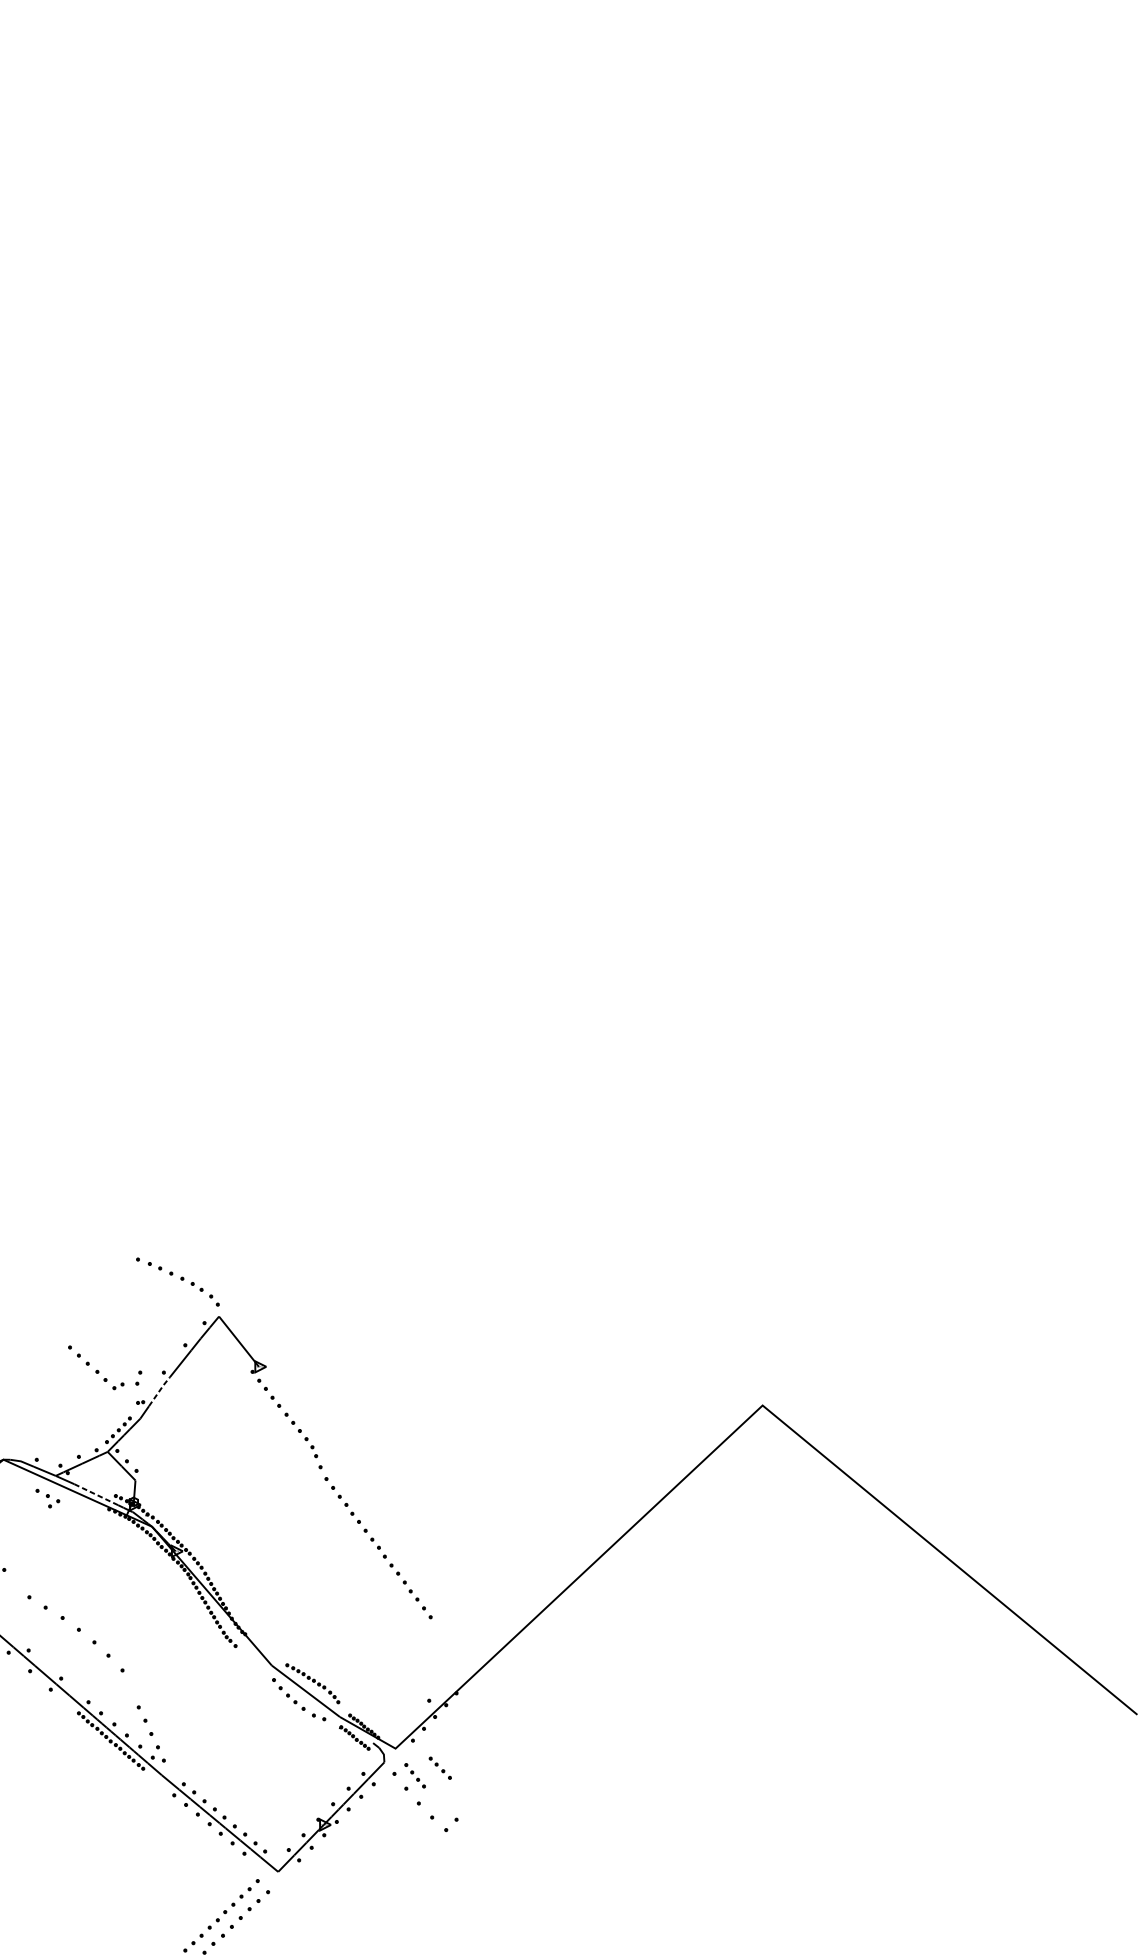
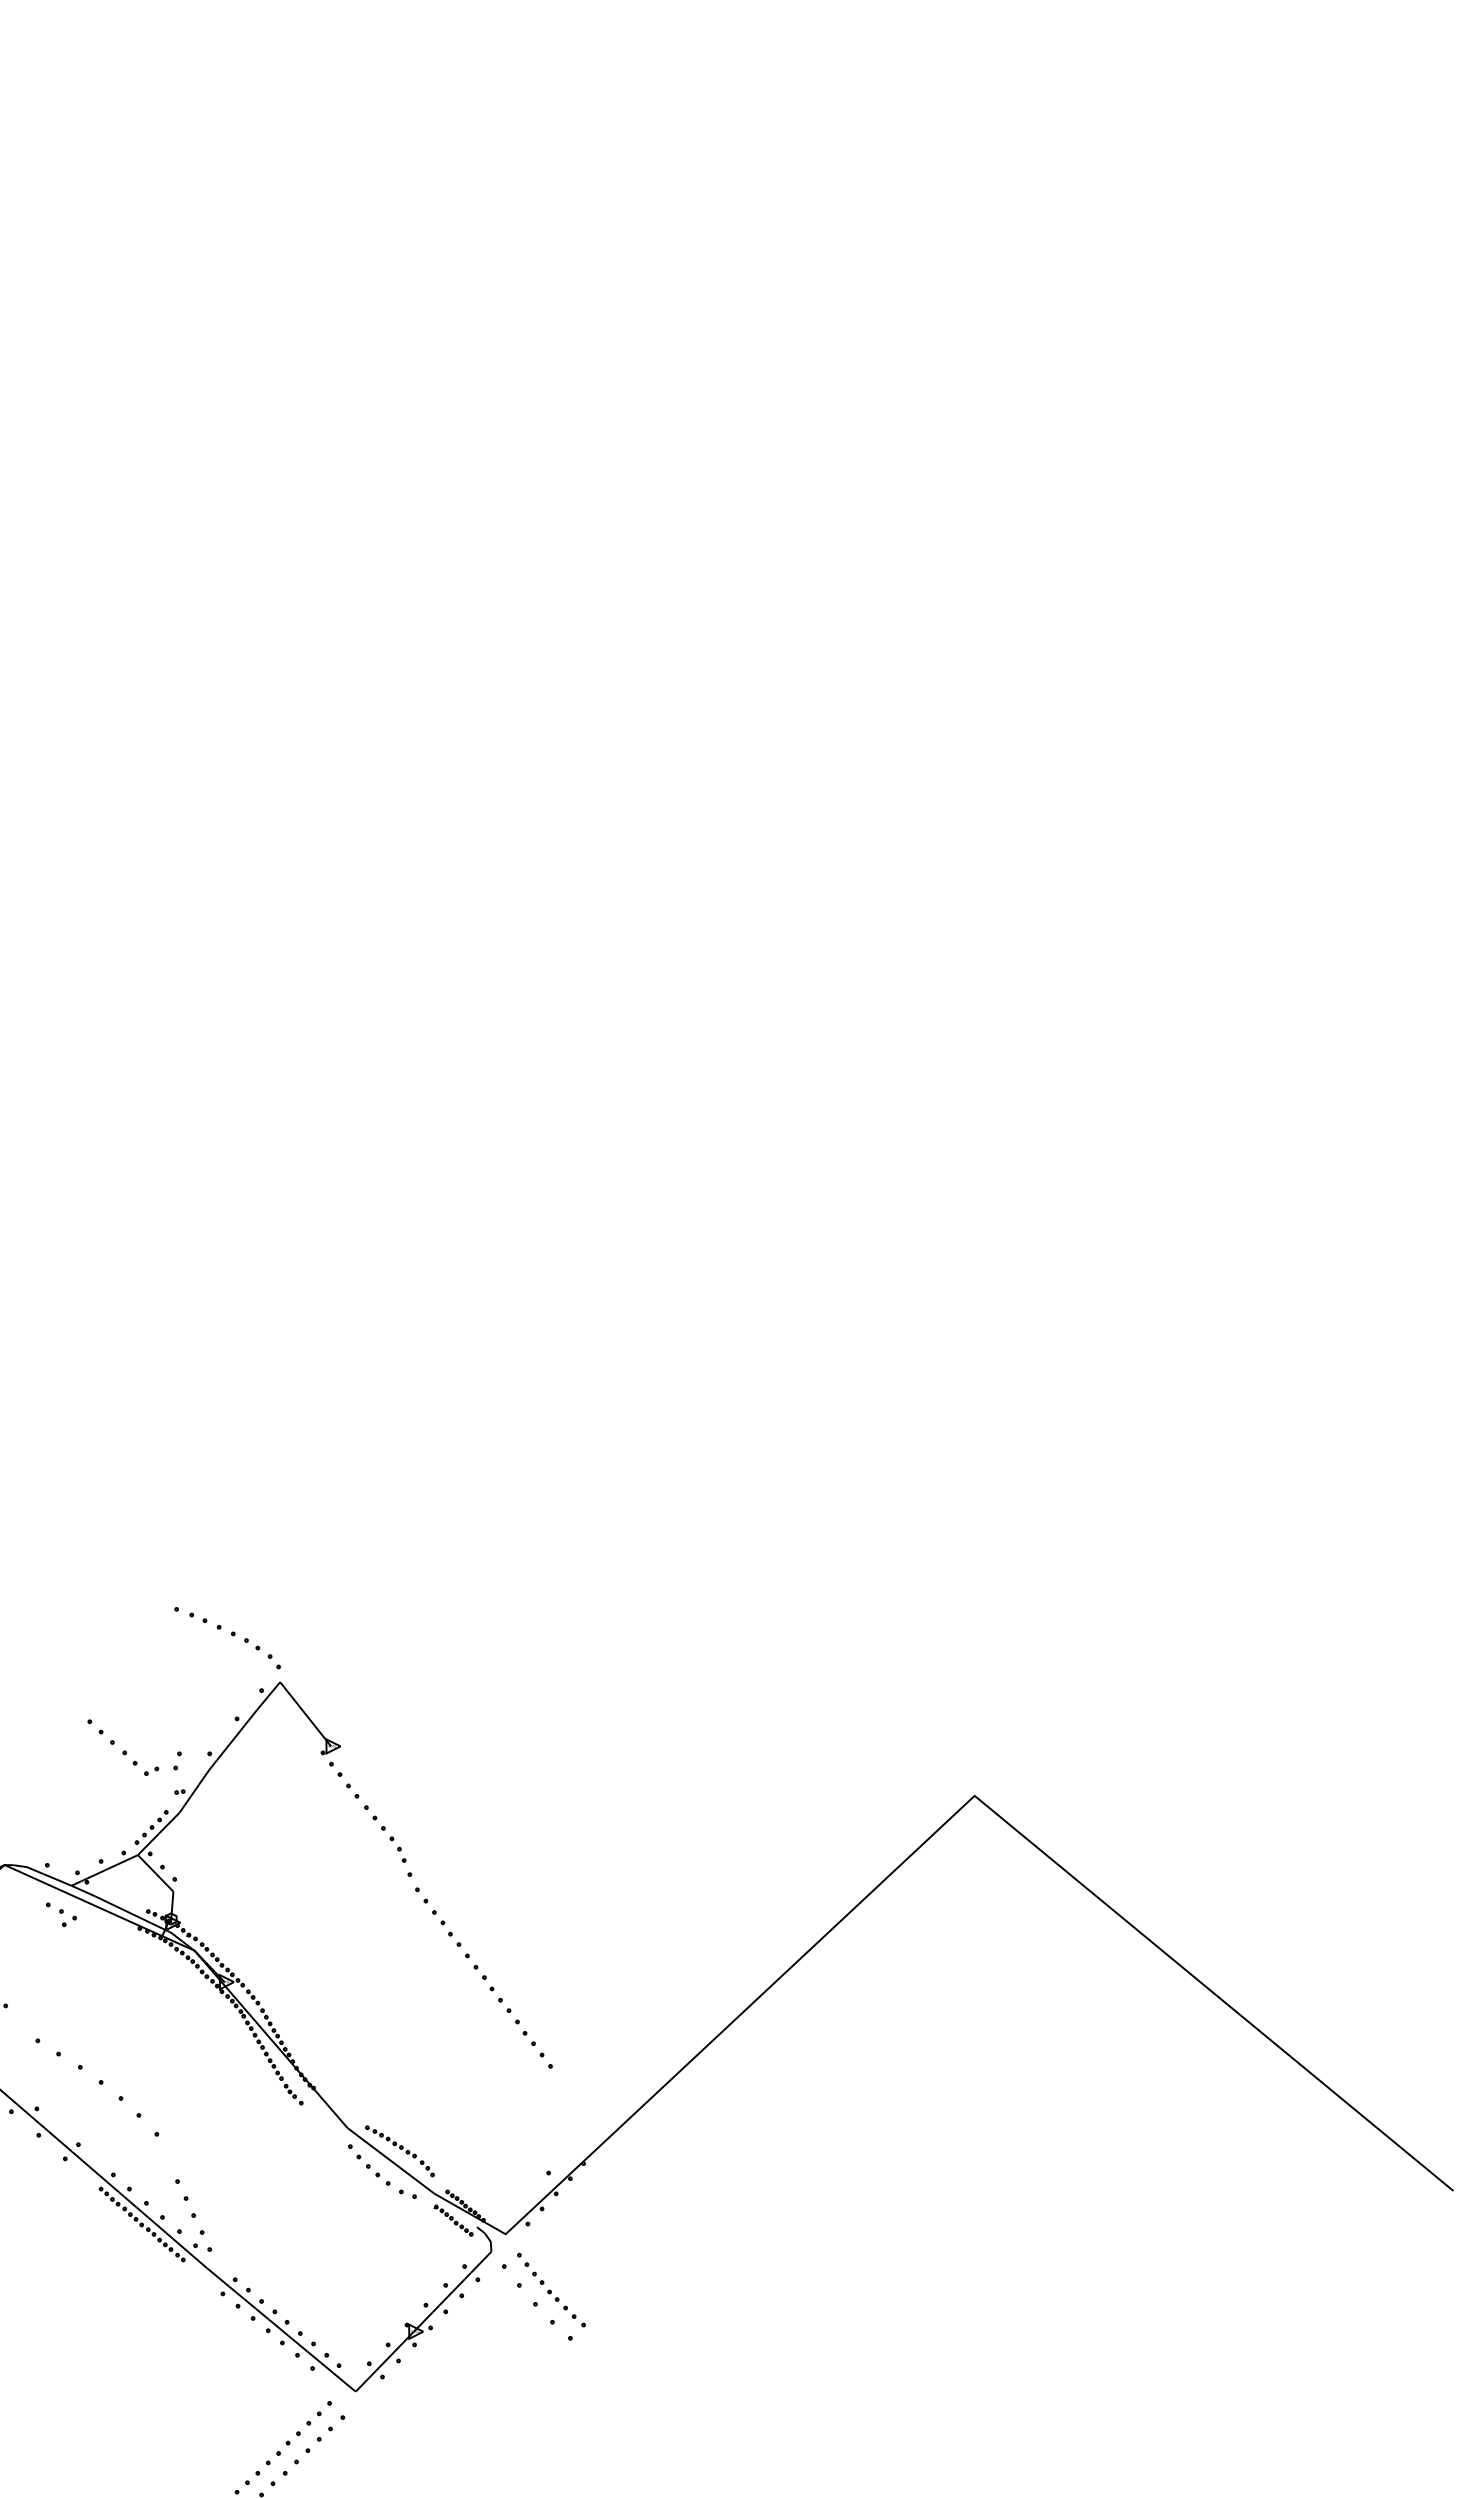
line: (159, 1391) -> (204, 1777), dashed -> solid
line: (96, 1495) -> (123, 1910), dashed -> solid
part: (440, 1767) -> (561, 2303), moved

